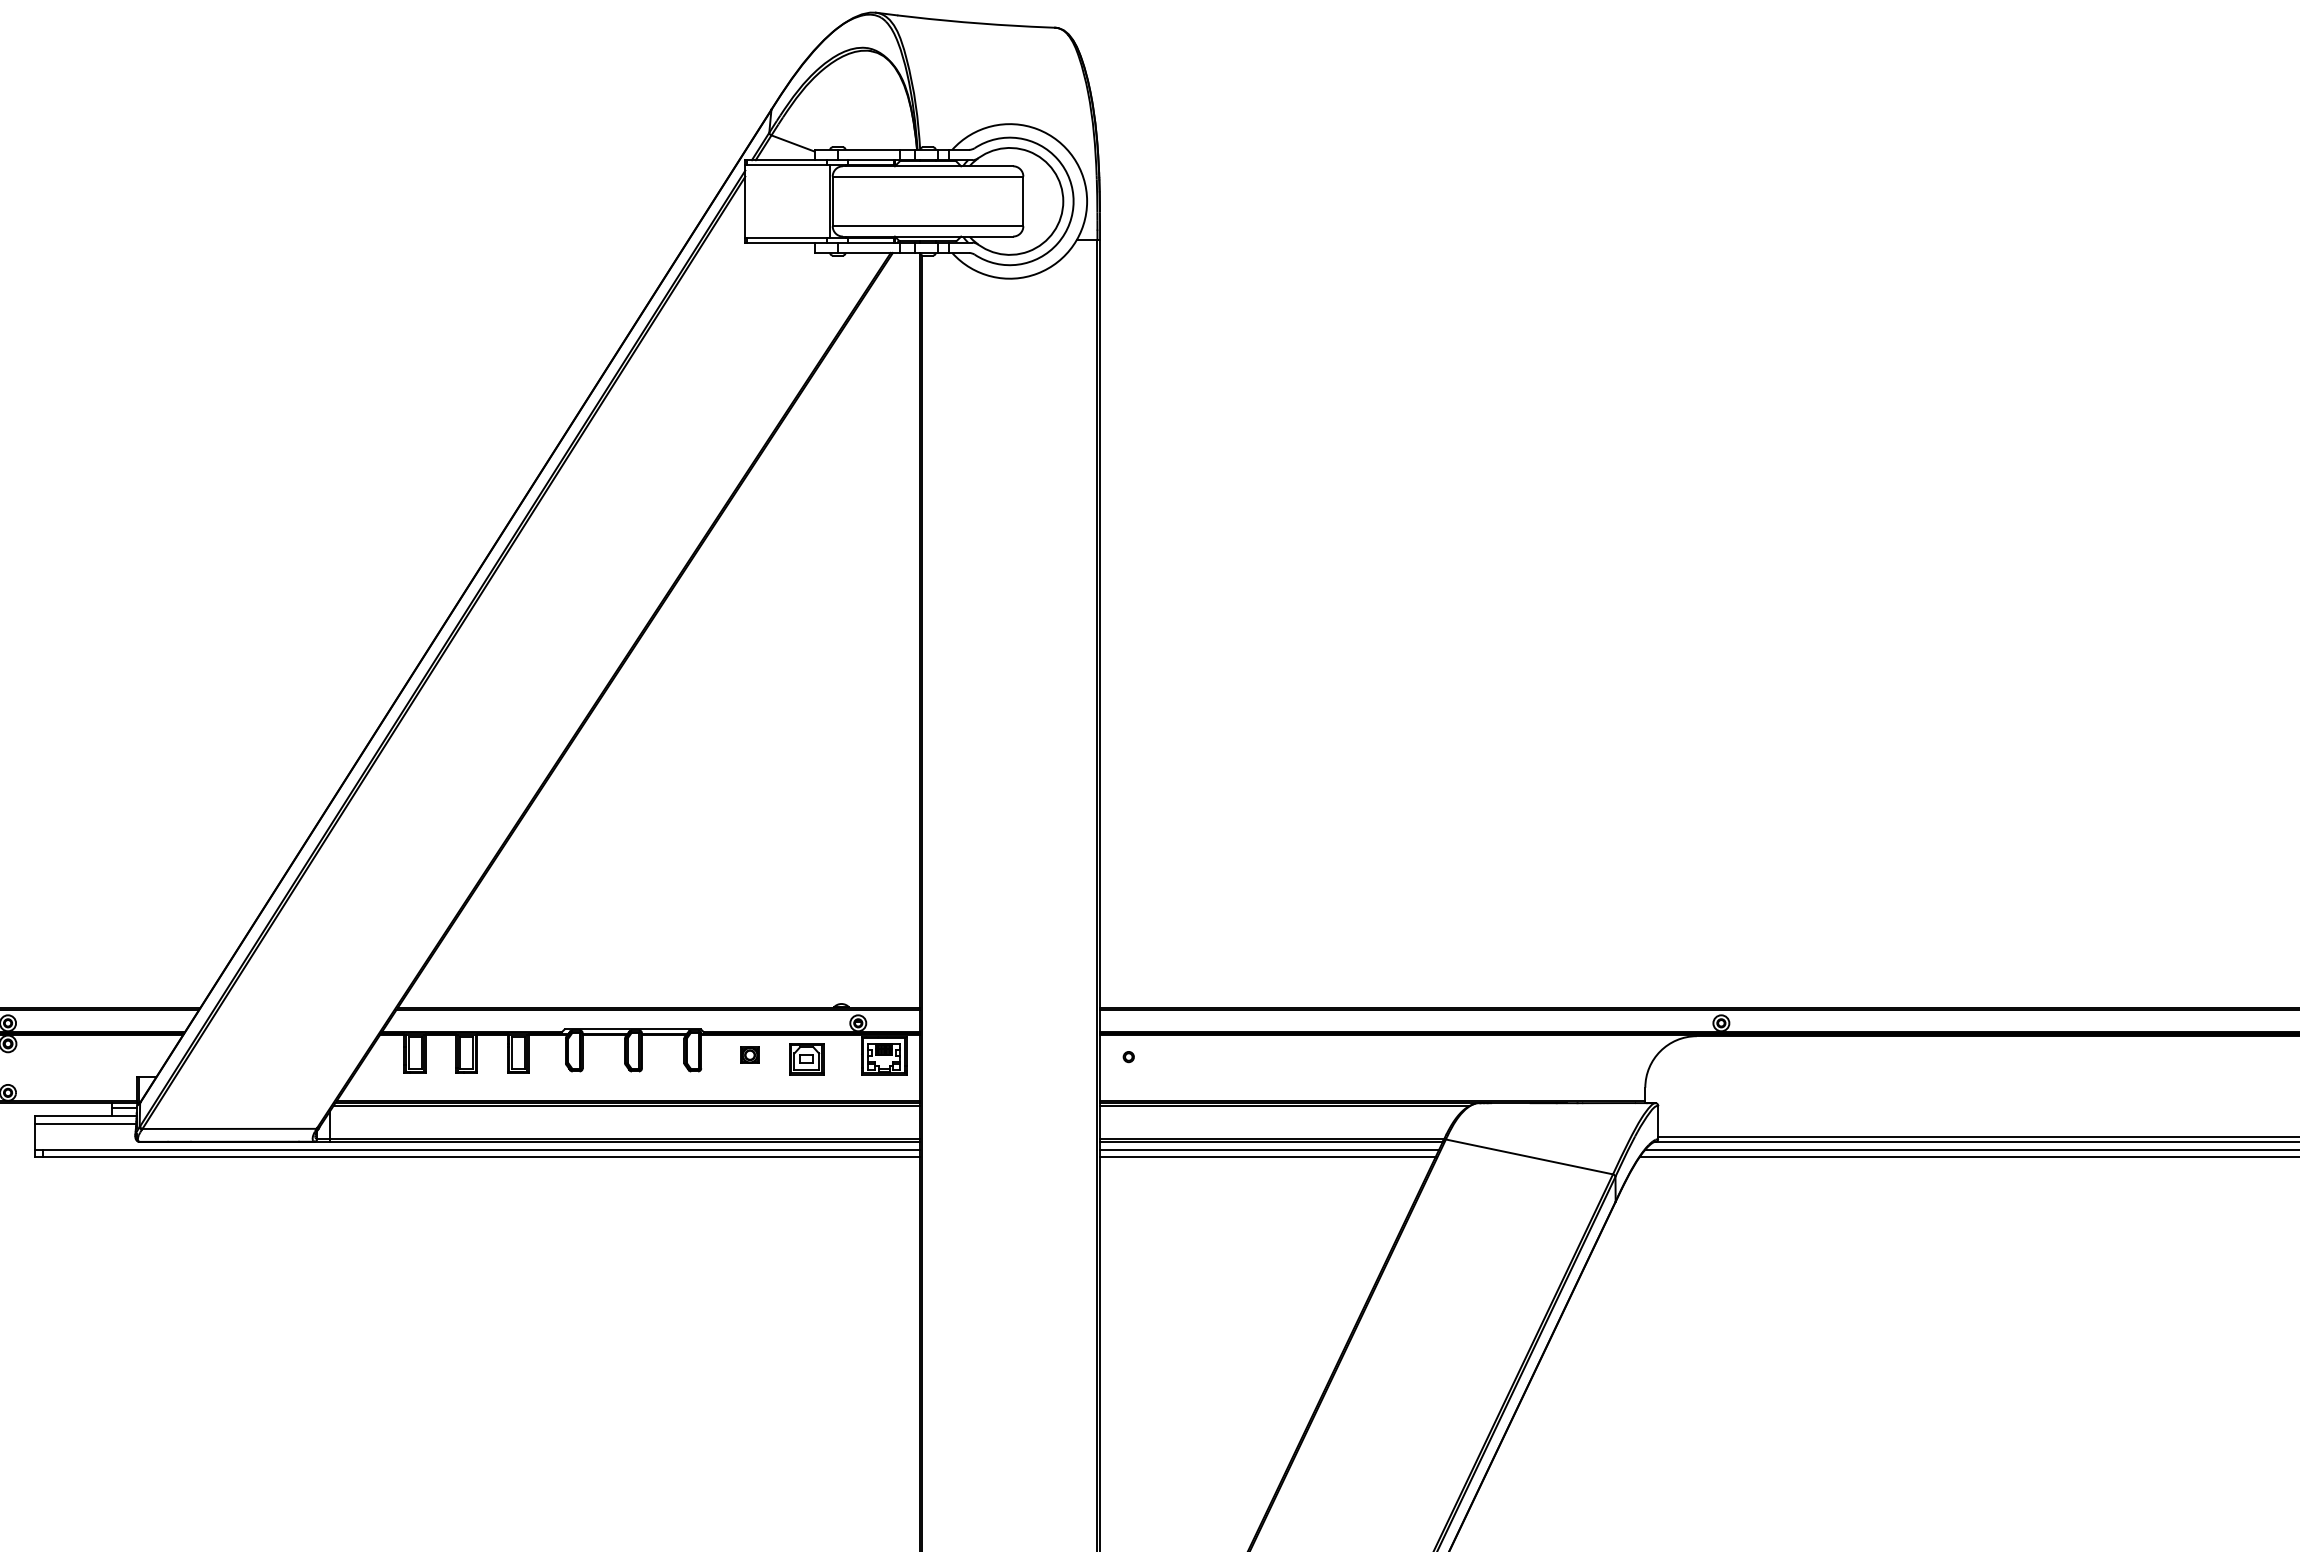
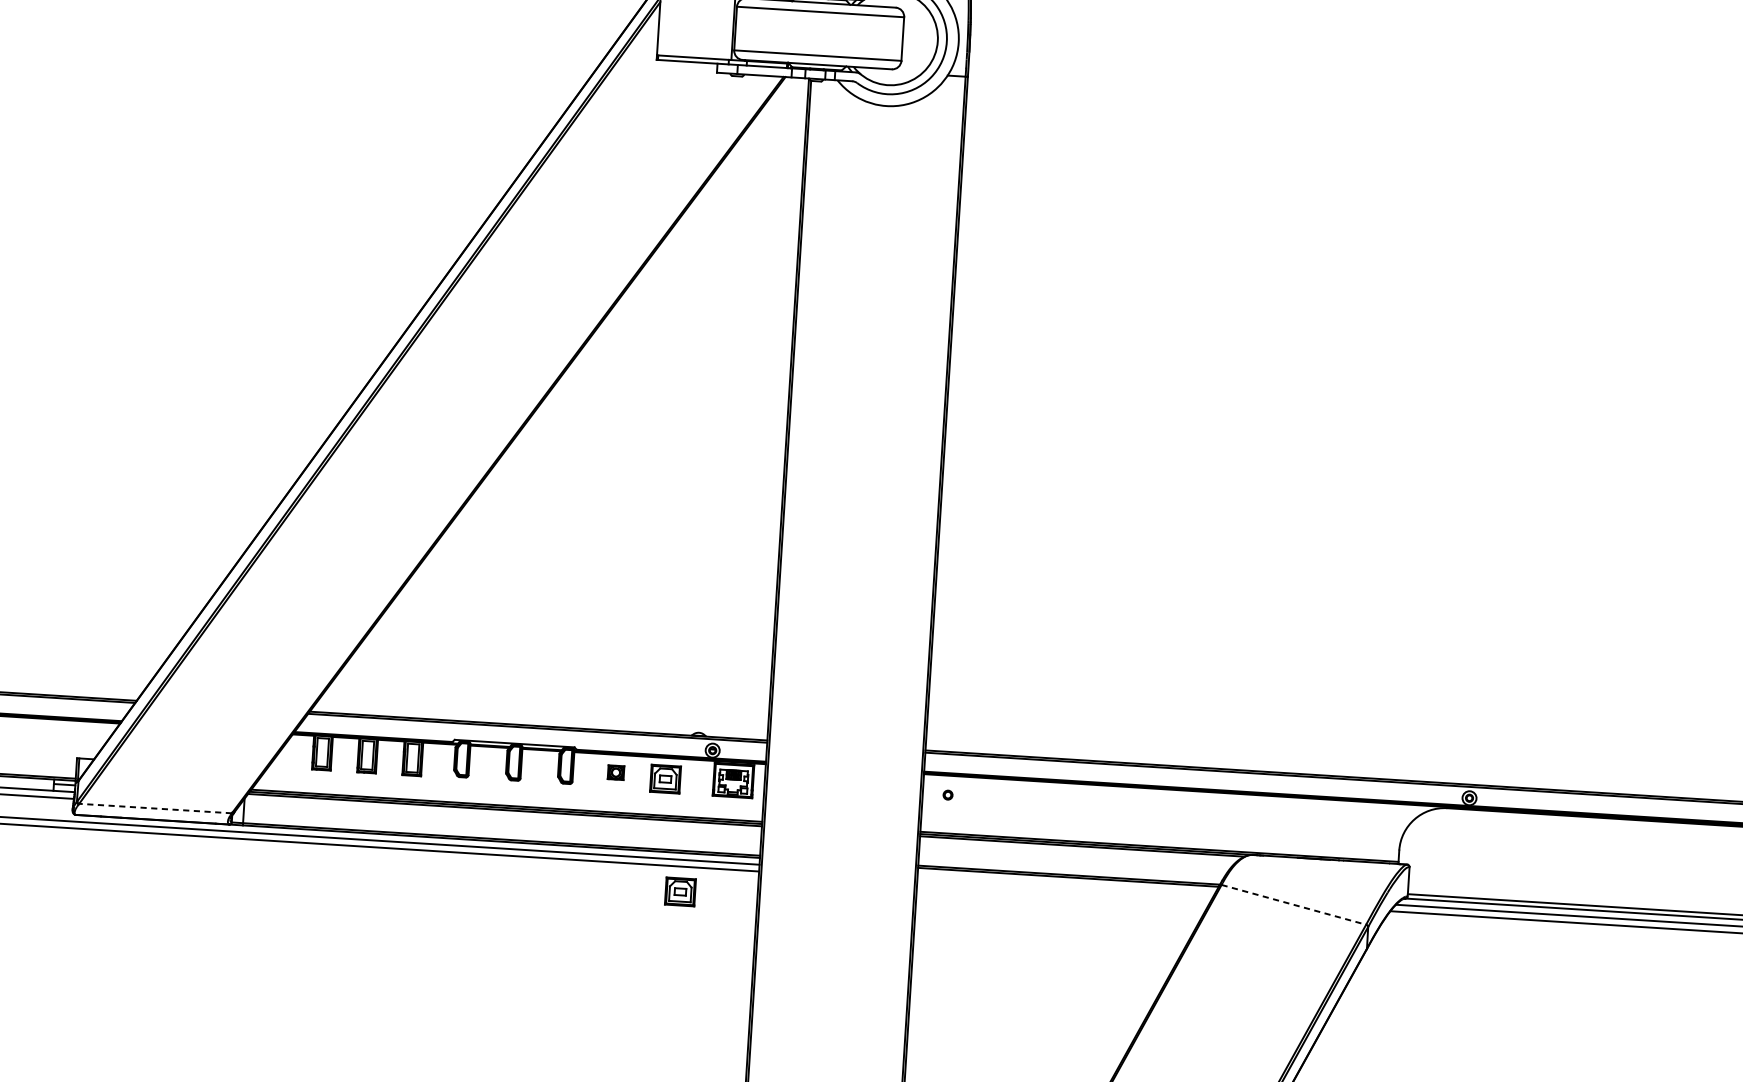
line: (229, 1128) -> (155, 808), solid -> dashed
line: (1269, 1149) -> (1066, 883), removed
line: (1267, 1157) -> (1064, 890), removed
line: (1529, 1157) -> (1293, 905), solid -> dashed
part: (831, 1186) -> (680, 892), added

